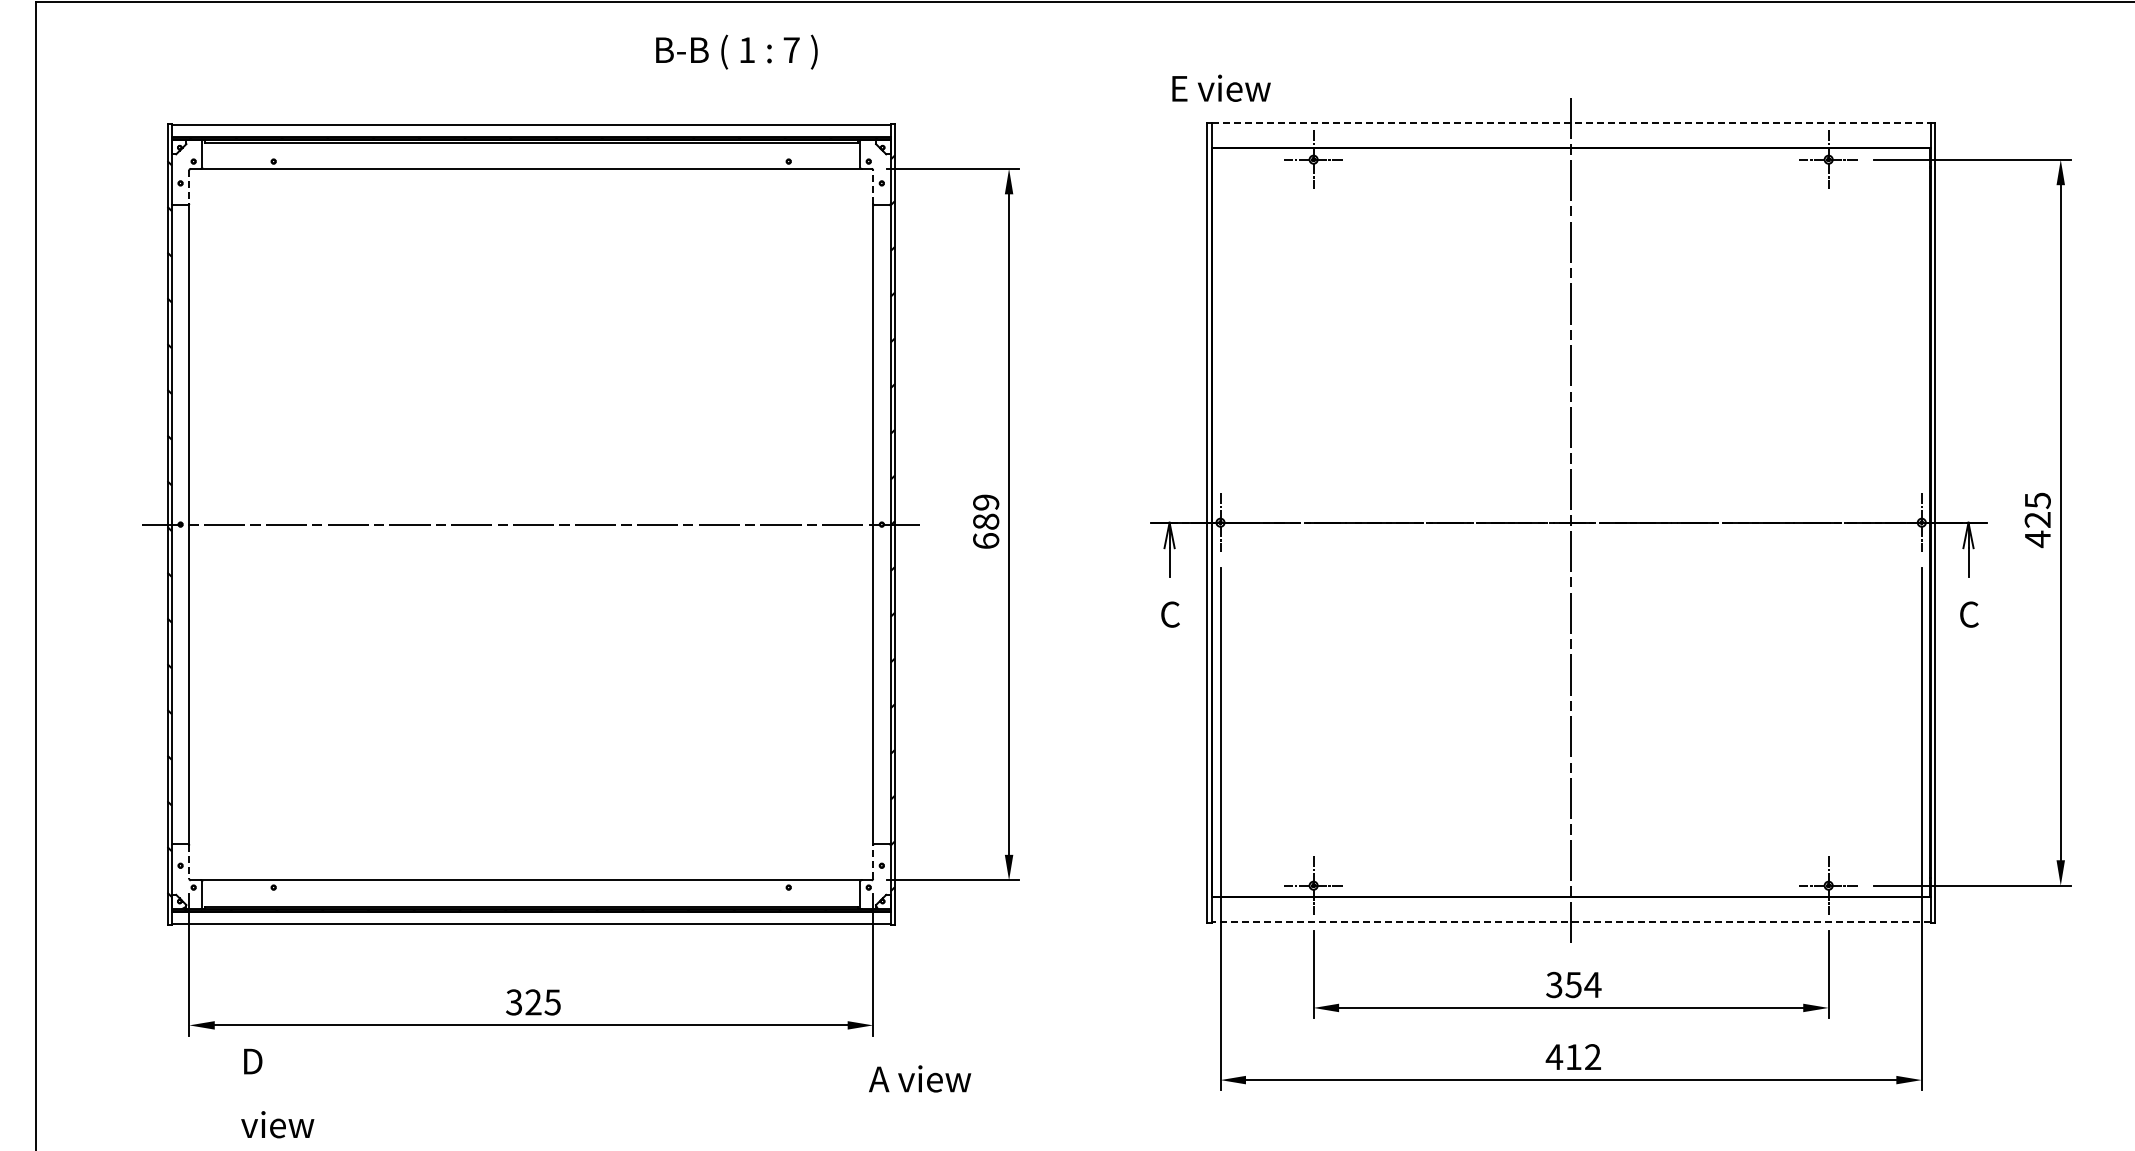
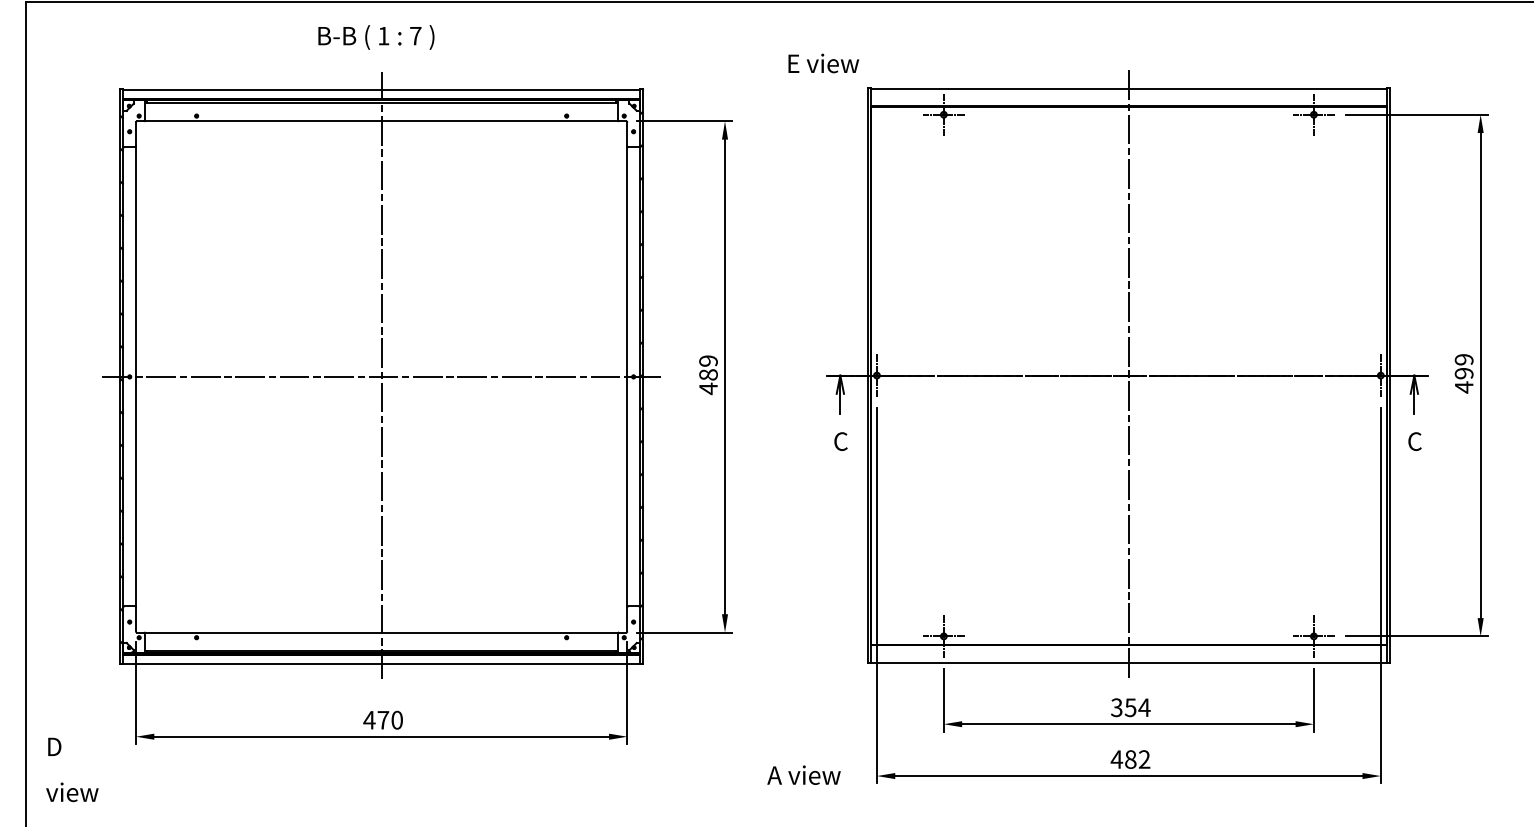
text: (736, 51) -> (376, 37), moved
text: (1221, 87) -> (823, 62), moved
line: (1571, 123) -> (1129, 88), dashed -> solid
line: (189, 187) -> (136, 134), dashed -> solid
line: (873, 187) -> (627, 134), dashed -> solid
text: (2037, 509) -> (1463, 366), 425 -> 499
line: (531, 524) -> (381, 376), added
text: (986, 540) -> (708, 388), 689 -> 489
line: (189, 862) -> (136, 619), dashed -> solid
line: (873, 862) -> (627, 619), dashed -> solid
line: (1570, 922) -> (1128, 662), dashed -> solid
text: (532, 1002) -> (382, 720), 325 -> 470
text: (1573, 1057) -> (1130, 759), 412 -> 482
text: (920, 1078) -> (804, 774), moved
text: (277, 1093) -> (72, 769), moved

